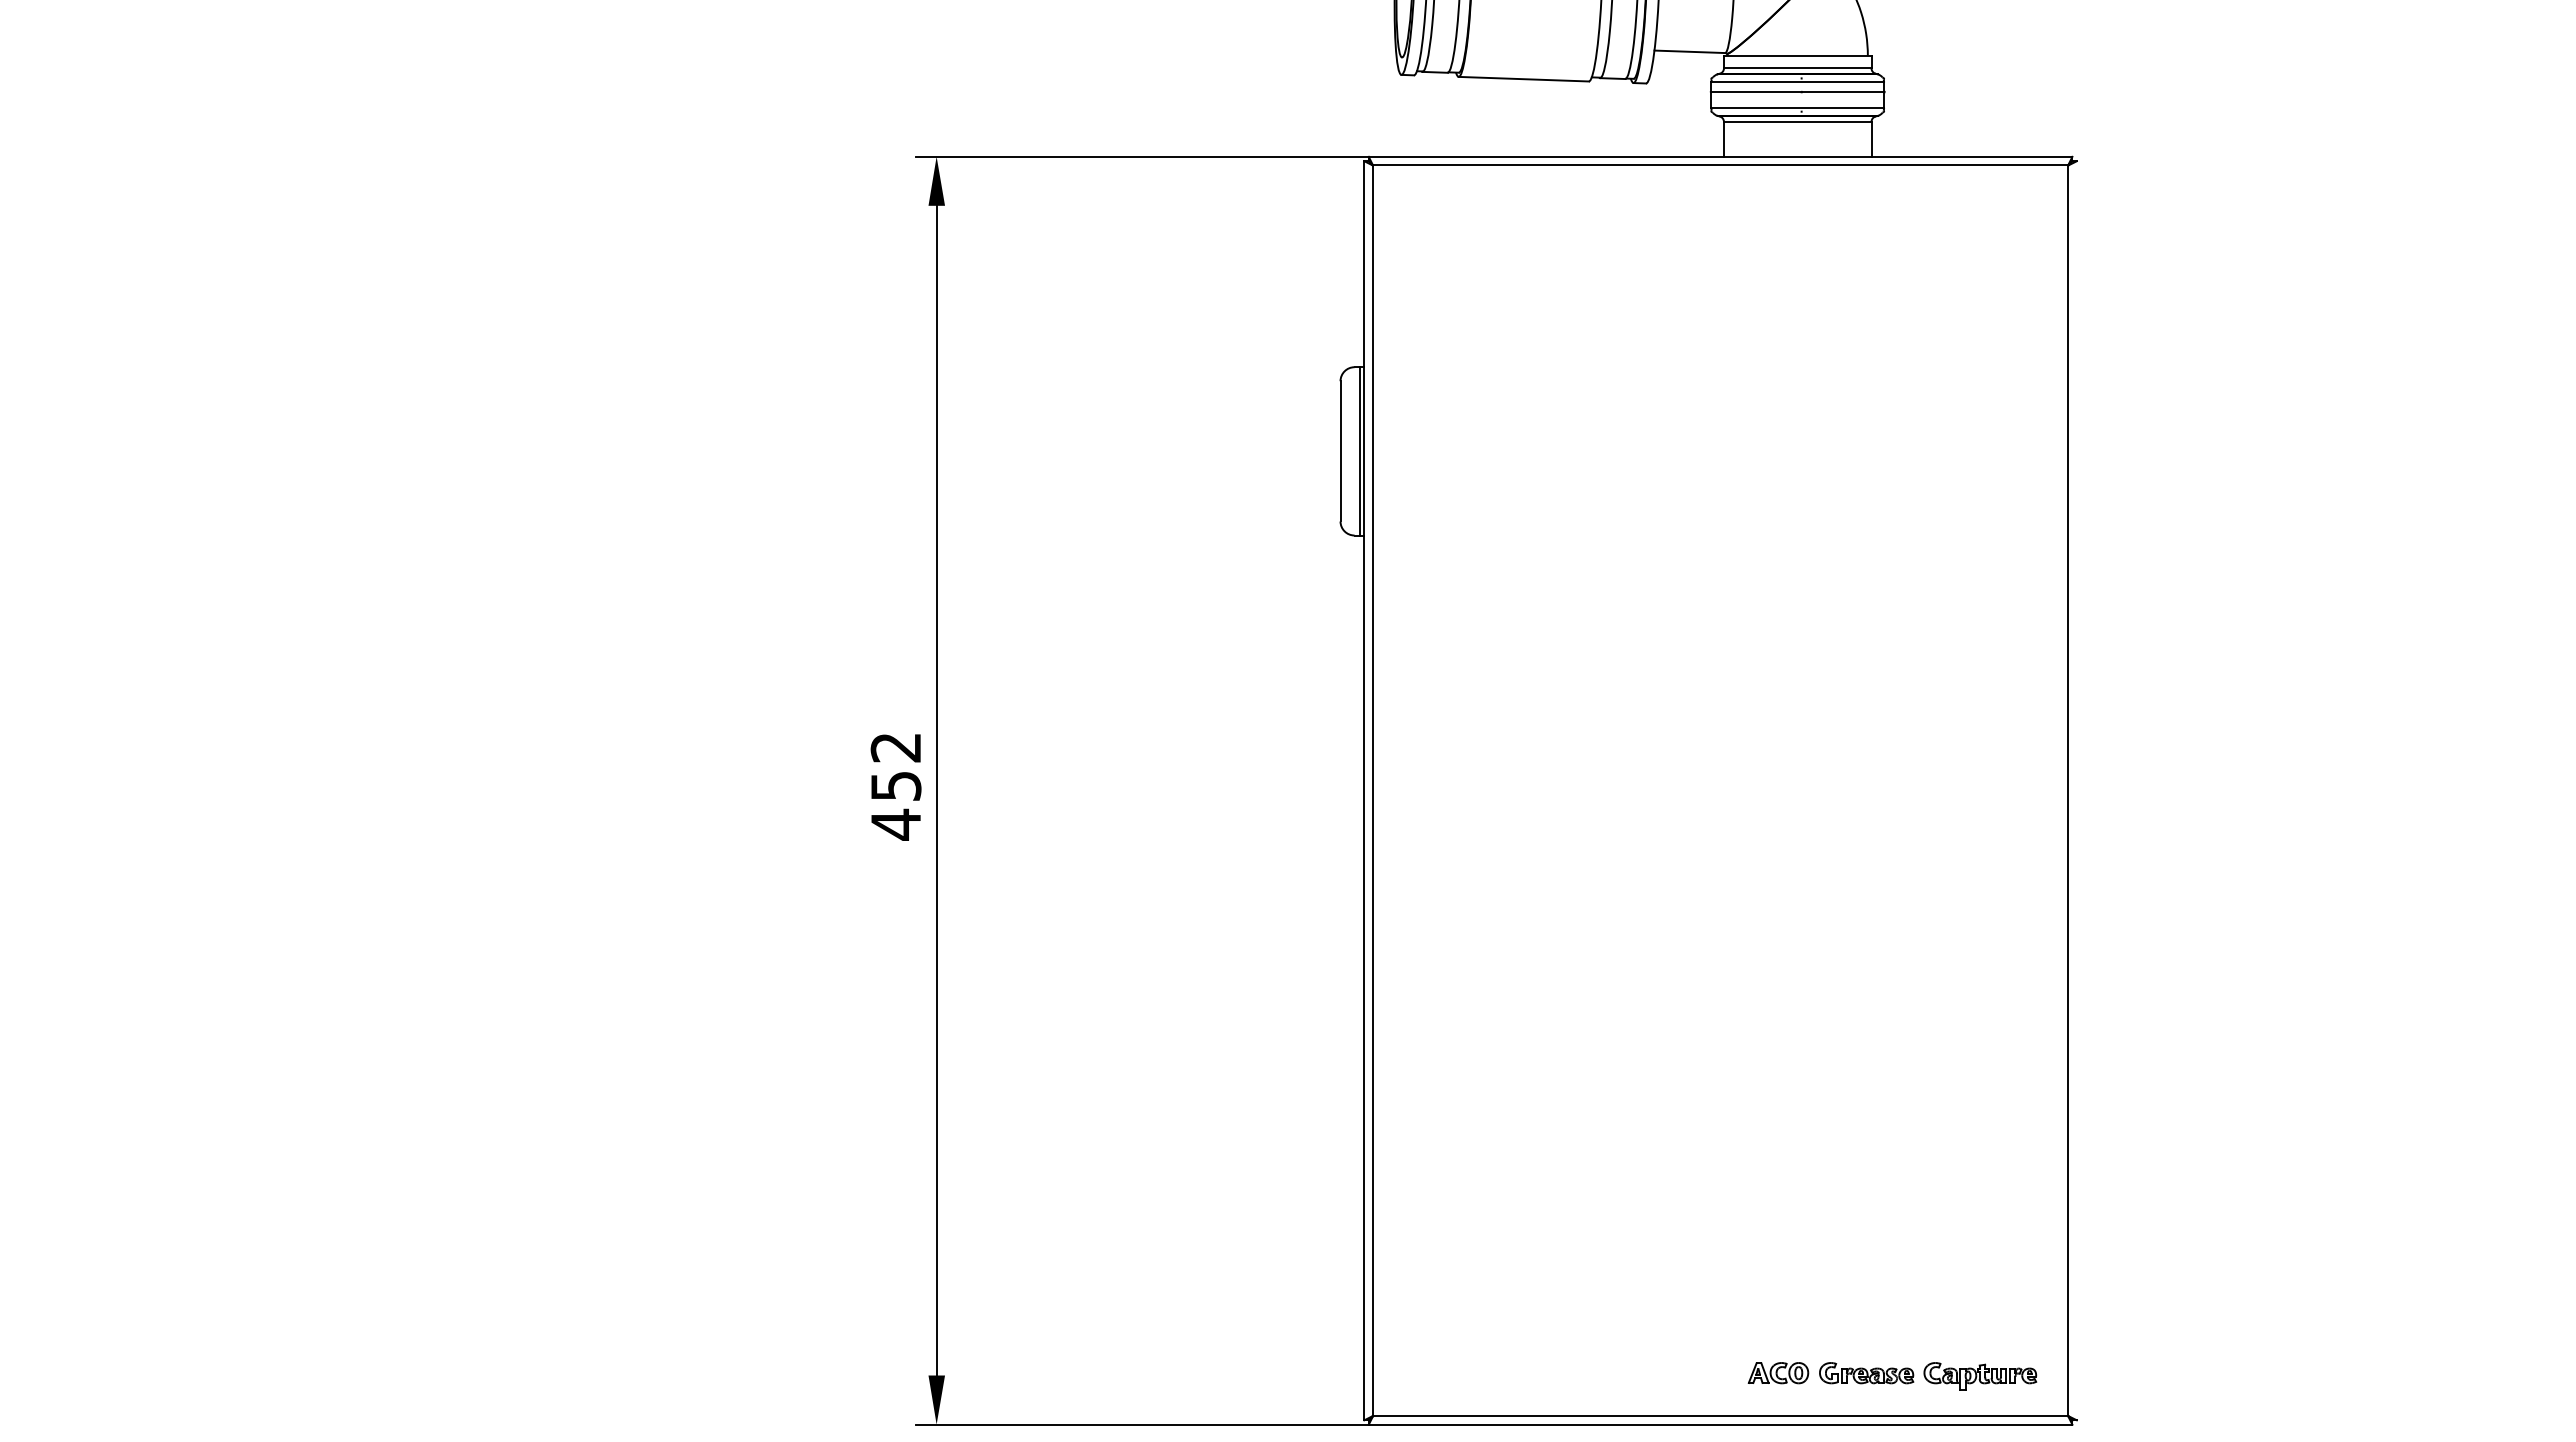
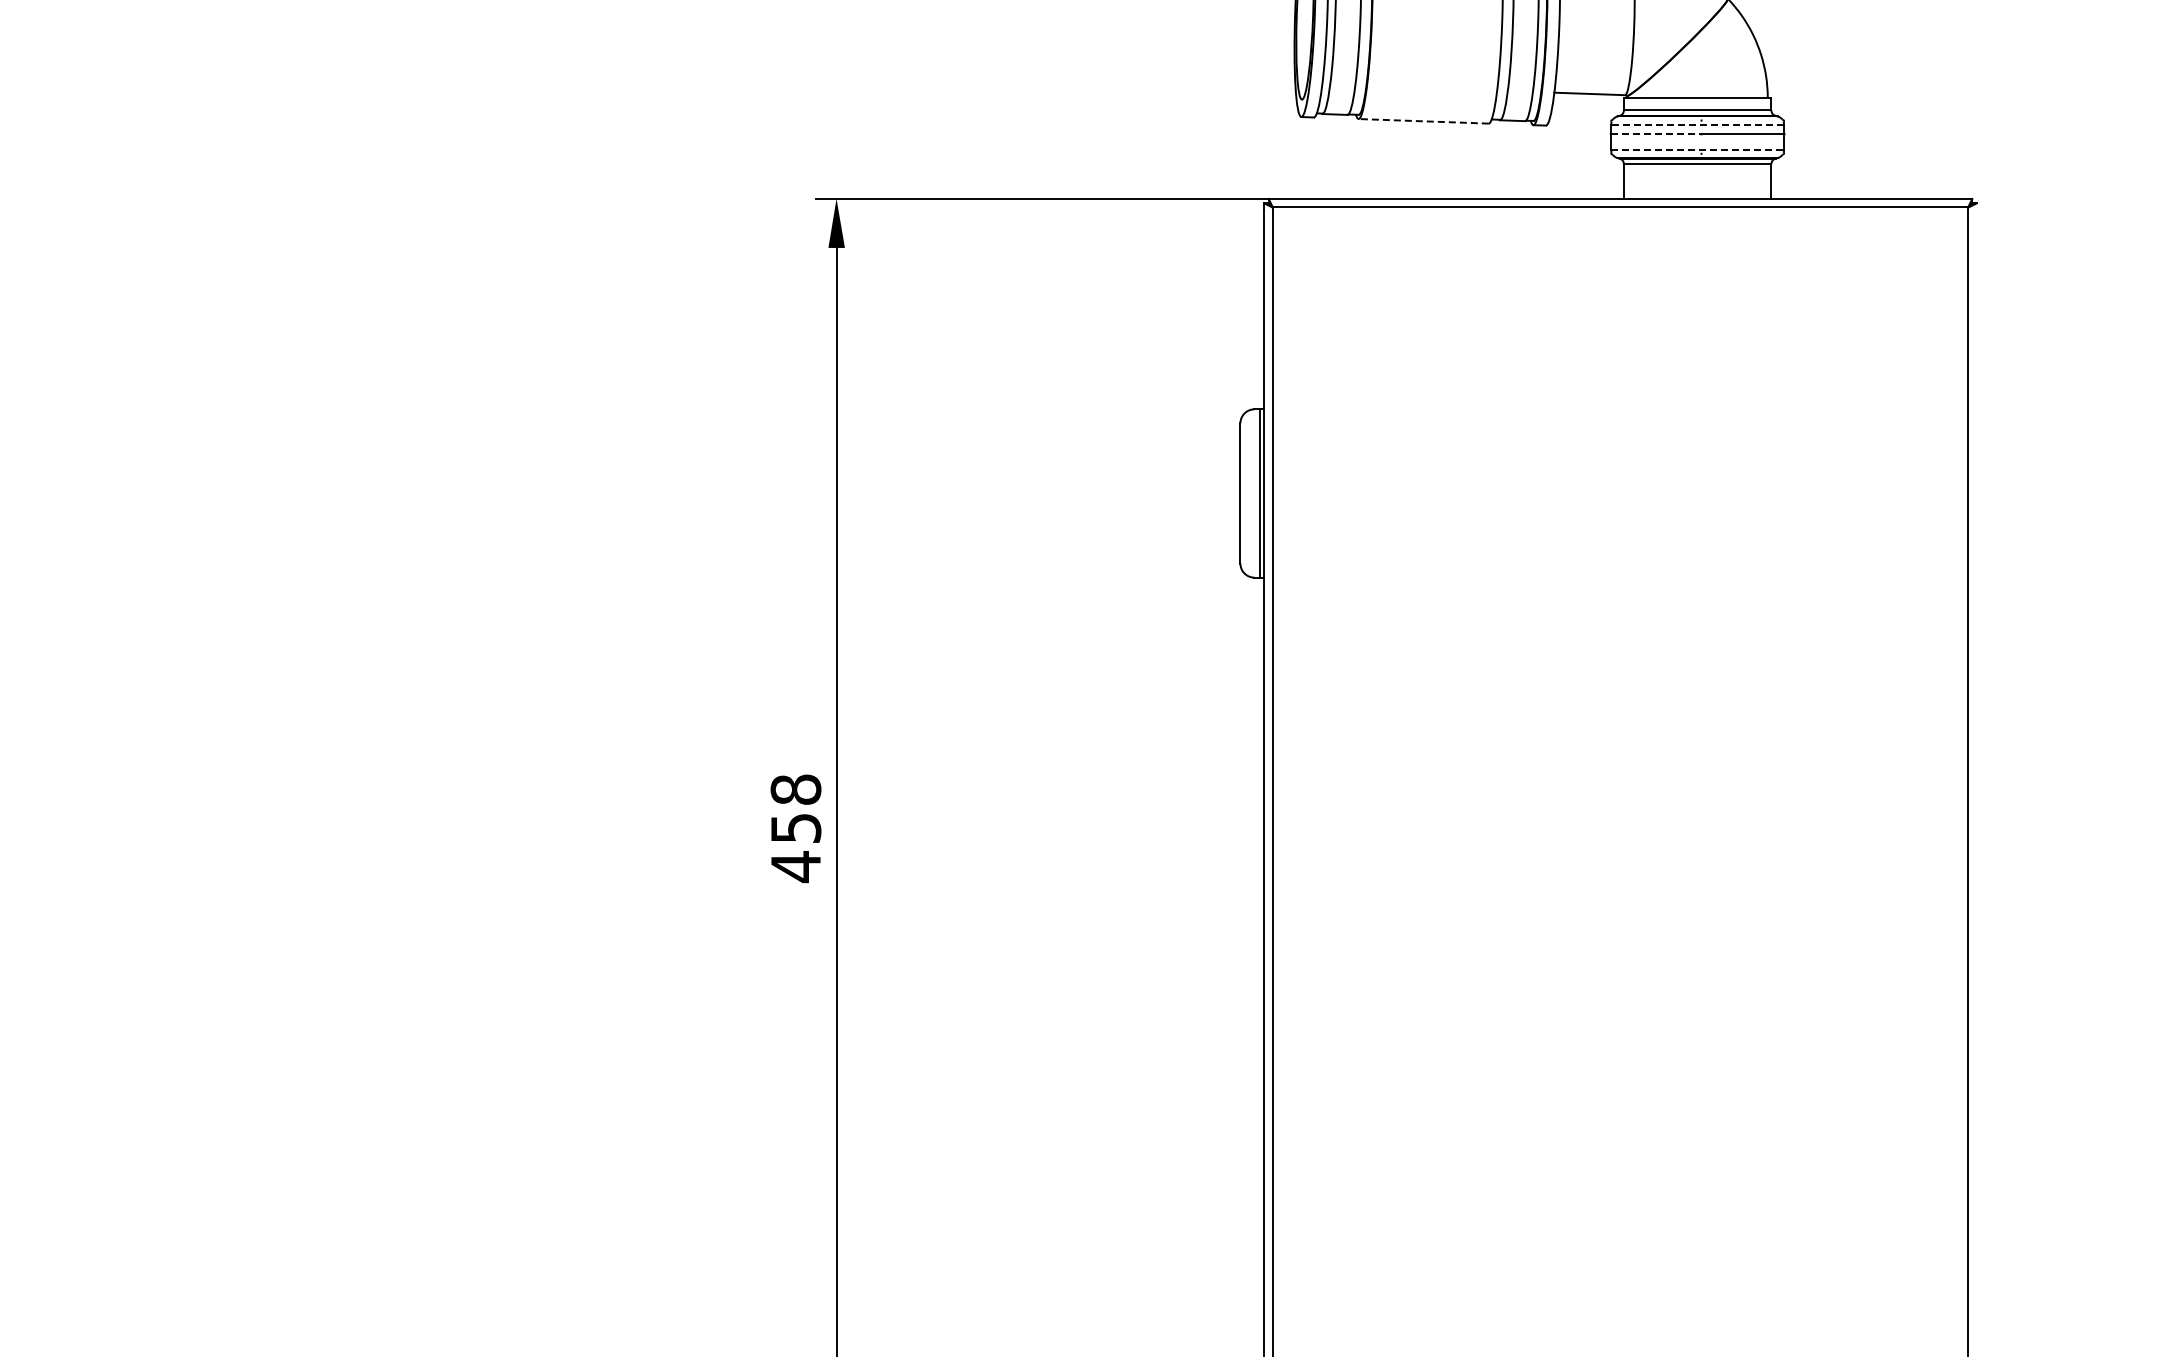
line: (1523, 79) -> (1423, 121), solid -> dashed
line: (1797, 82) -> (1697, 124), solid -> dashed
line: (1756, 91) -> (1656, 133), solid -> dashed
line: (1798, 107) -> (1698, 149), solid -> dashed
text: (895, 747) -> (795, 789), 452 -> 458

